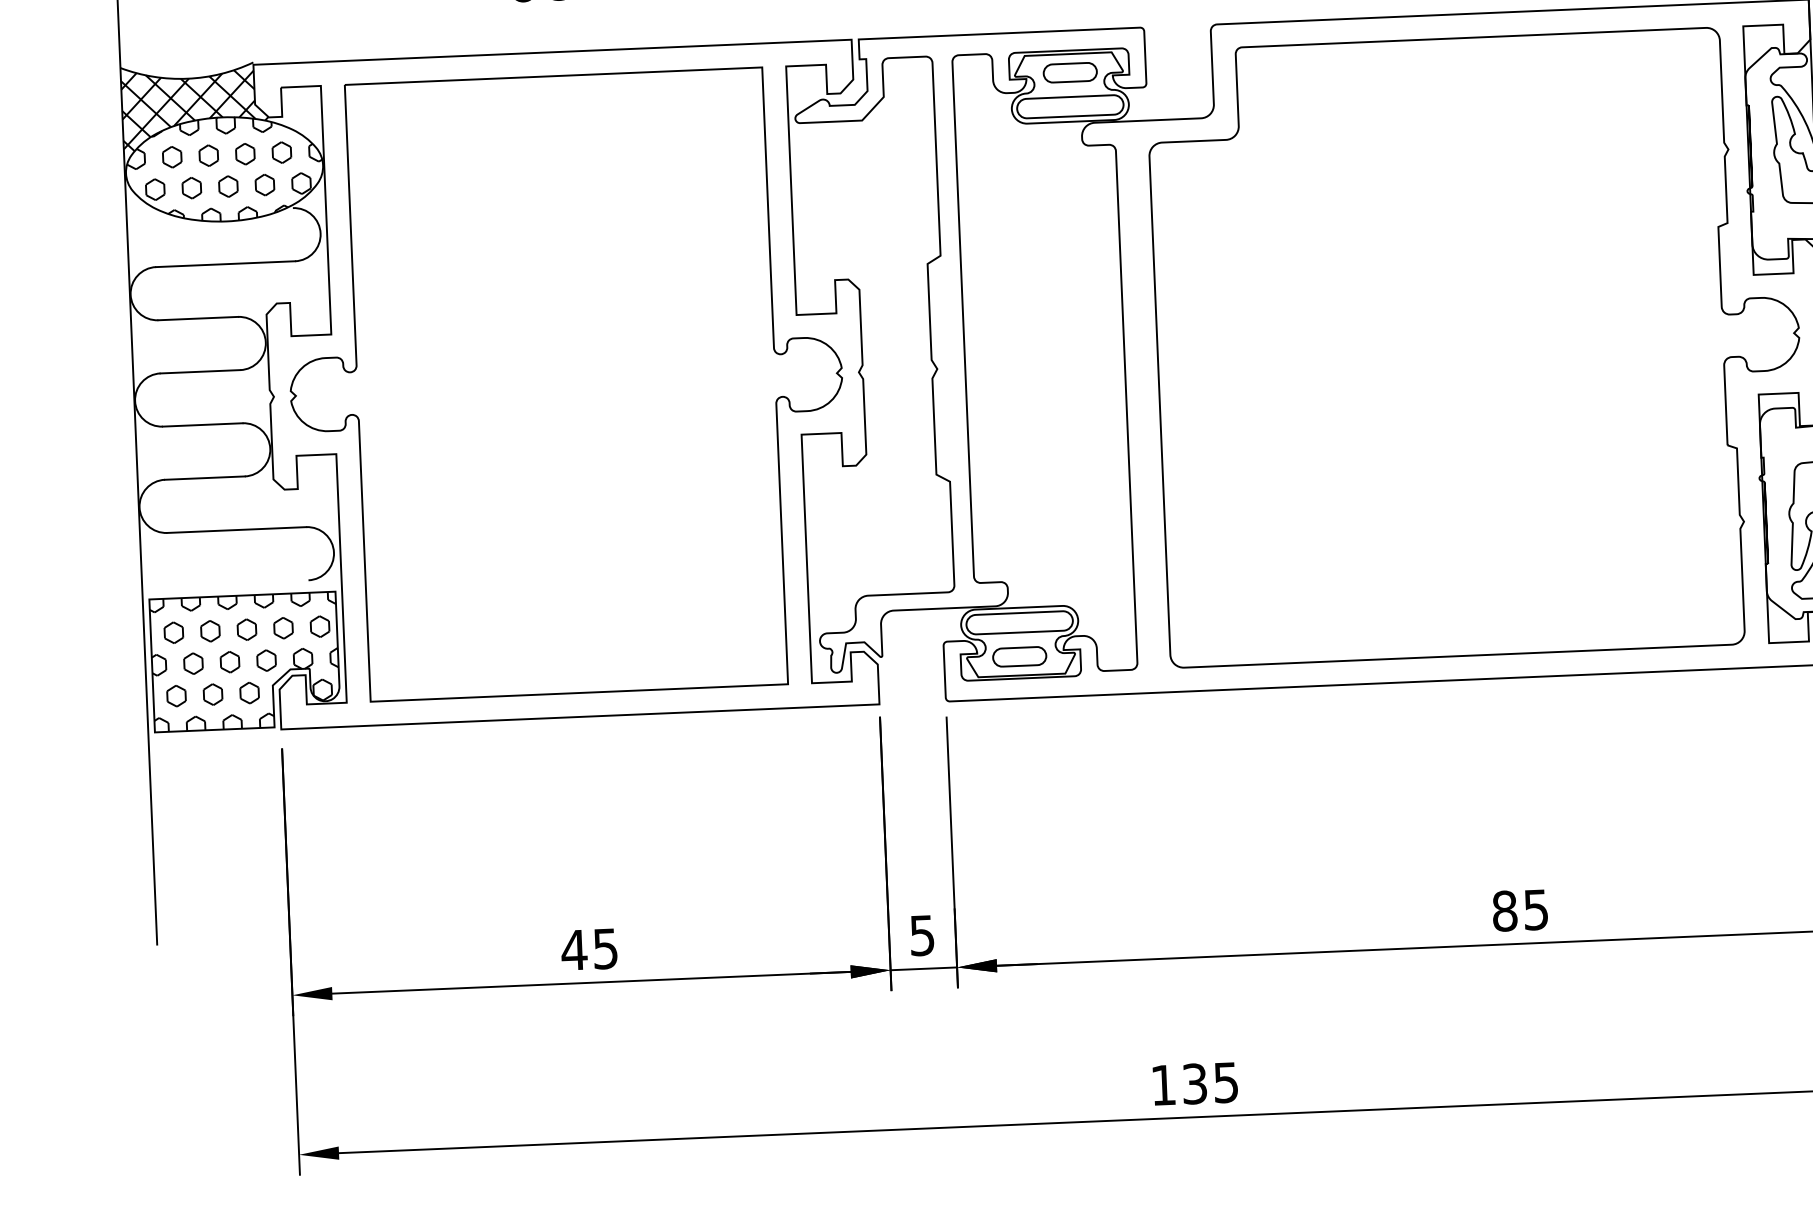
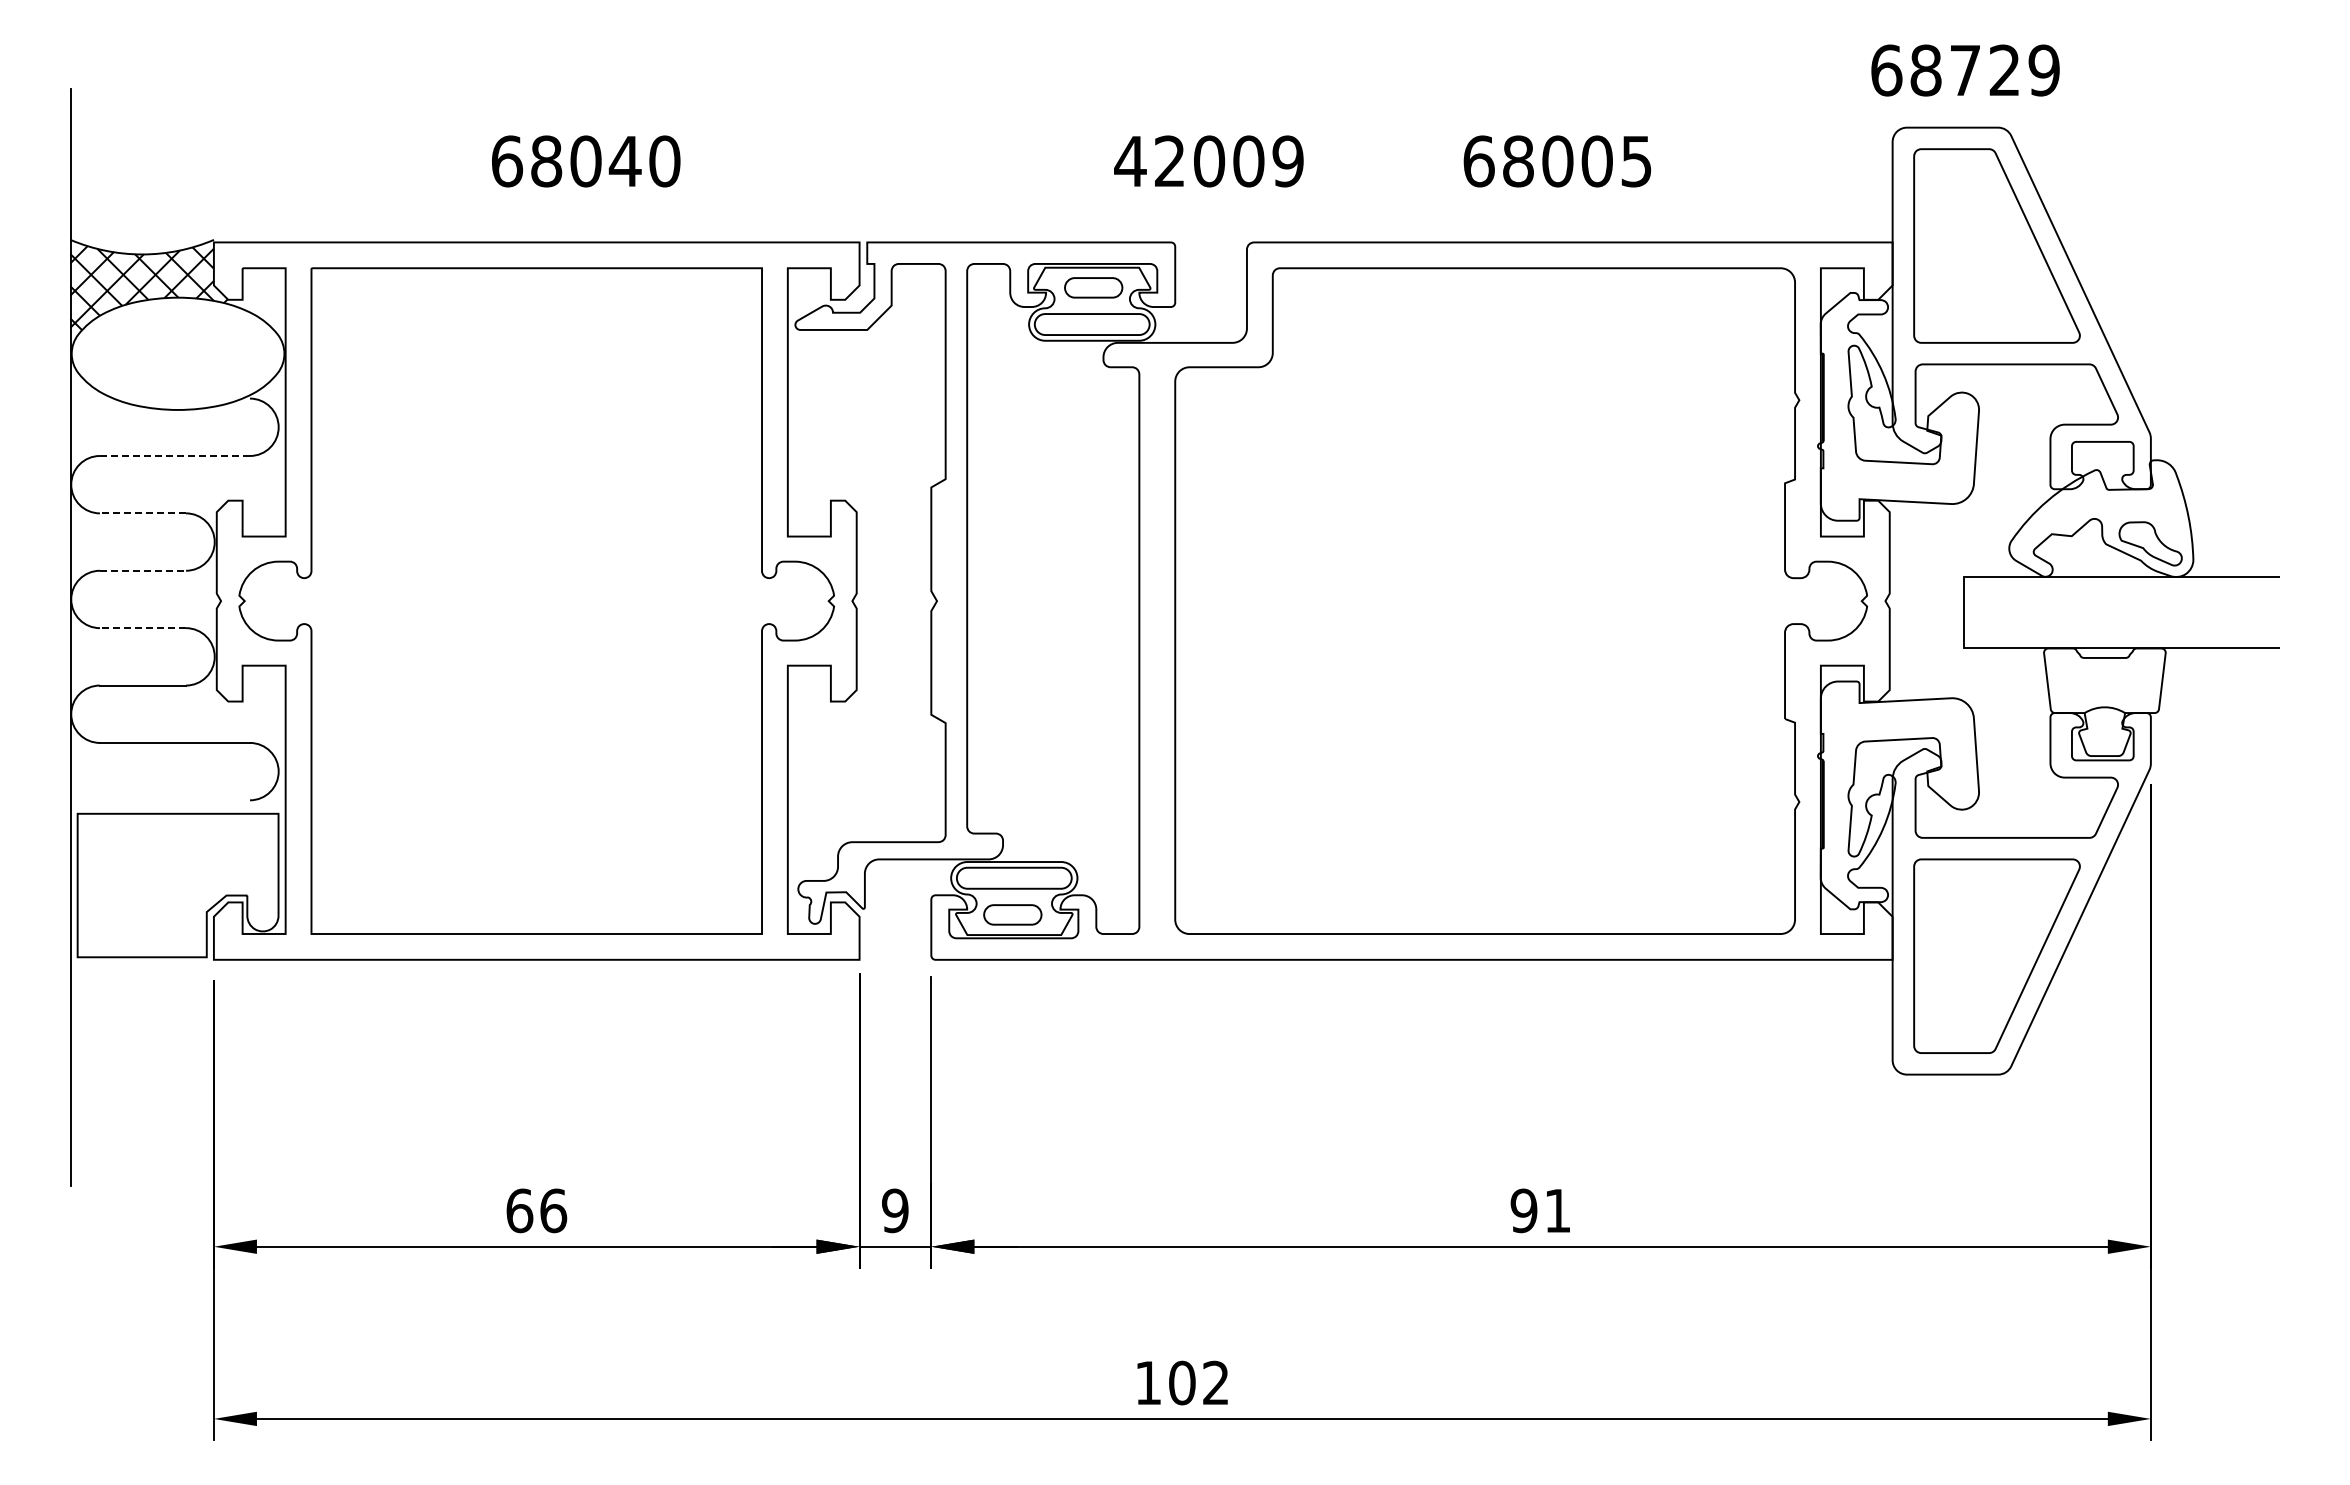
hatch: (224, 169) -> (178, 353), removed
line: (226, 263) -> (175, 455), solid -> dashed
line: (197, 318) -> (142, 513), solid -> dashed
line: (200, 371) -> (143, 570), solid -> dashed
line: (202, 425) -> (142, 628), solid -> dashed
hatch: (244, 662) -> (177, 885), removed
text: (1520, 910) -> (1540, 1210), 85 -> 91
text: (922, 935) -> (895, 1210), 5 -> 9
text: (589, 949) -> (536, 1210), 45 -> 66
text: (1209, 1082) -> (1198, 1382), 135 -> 102

